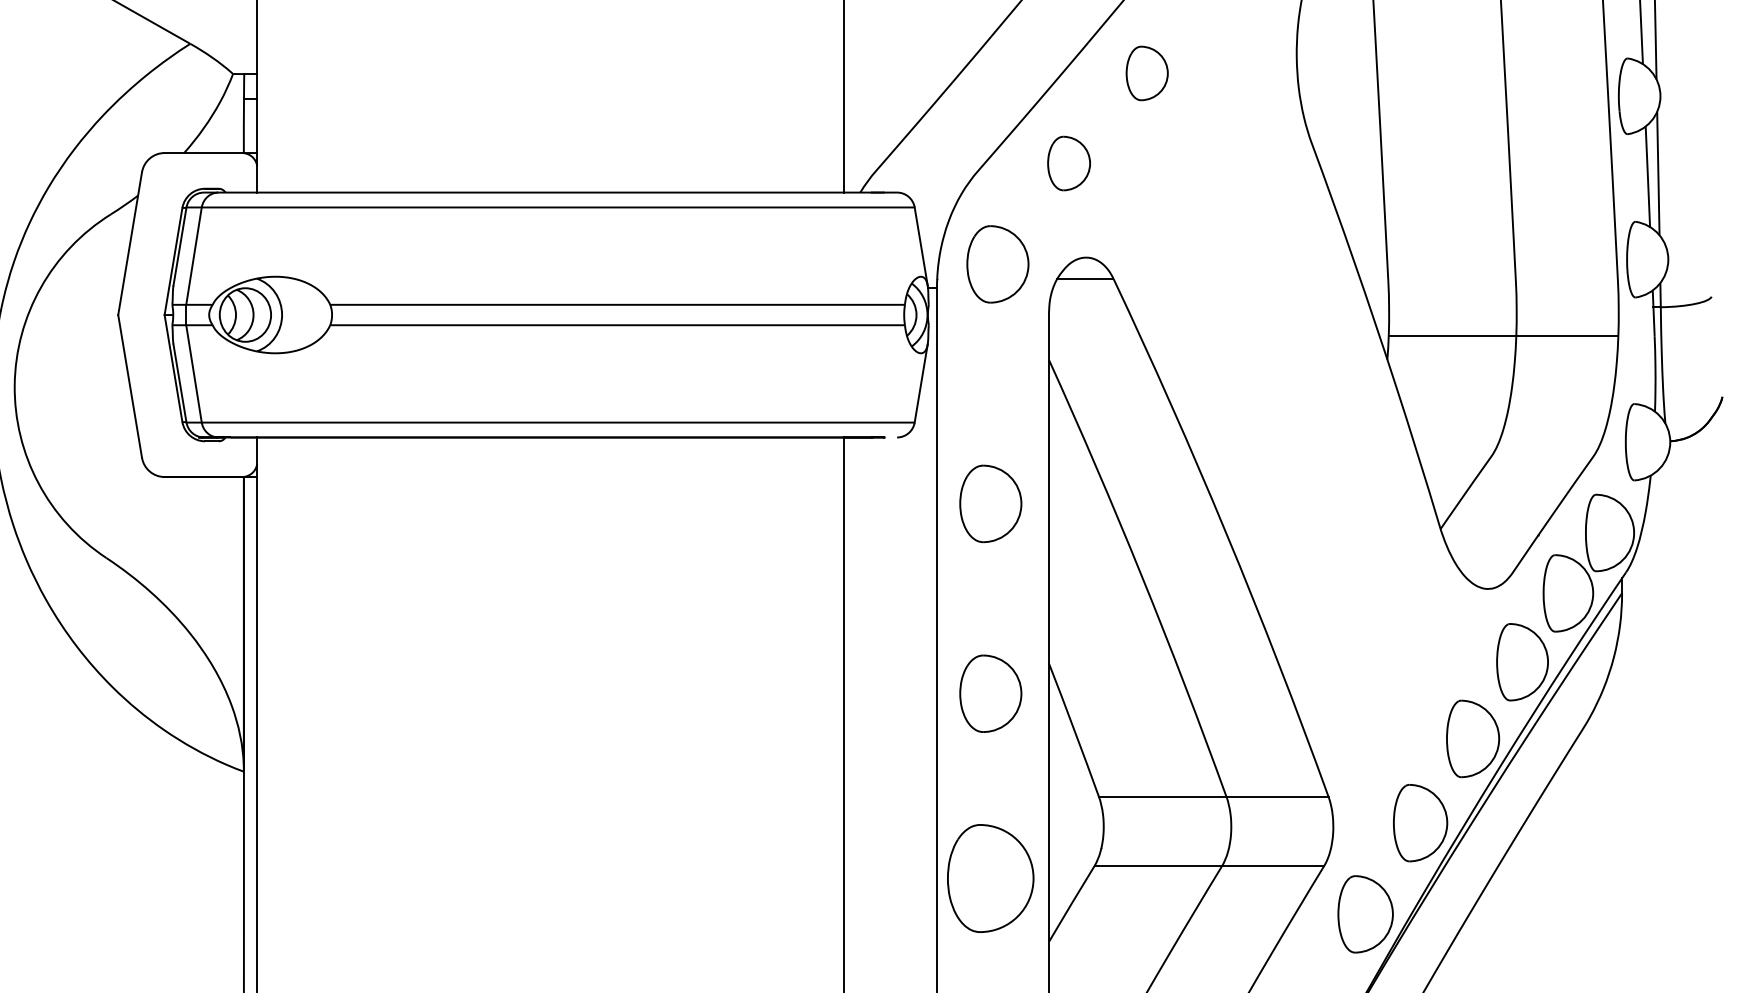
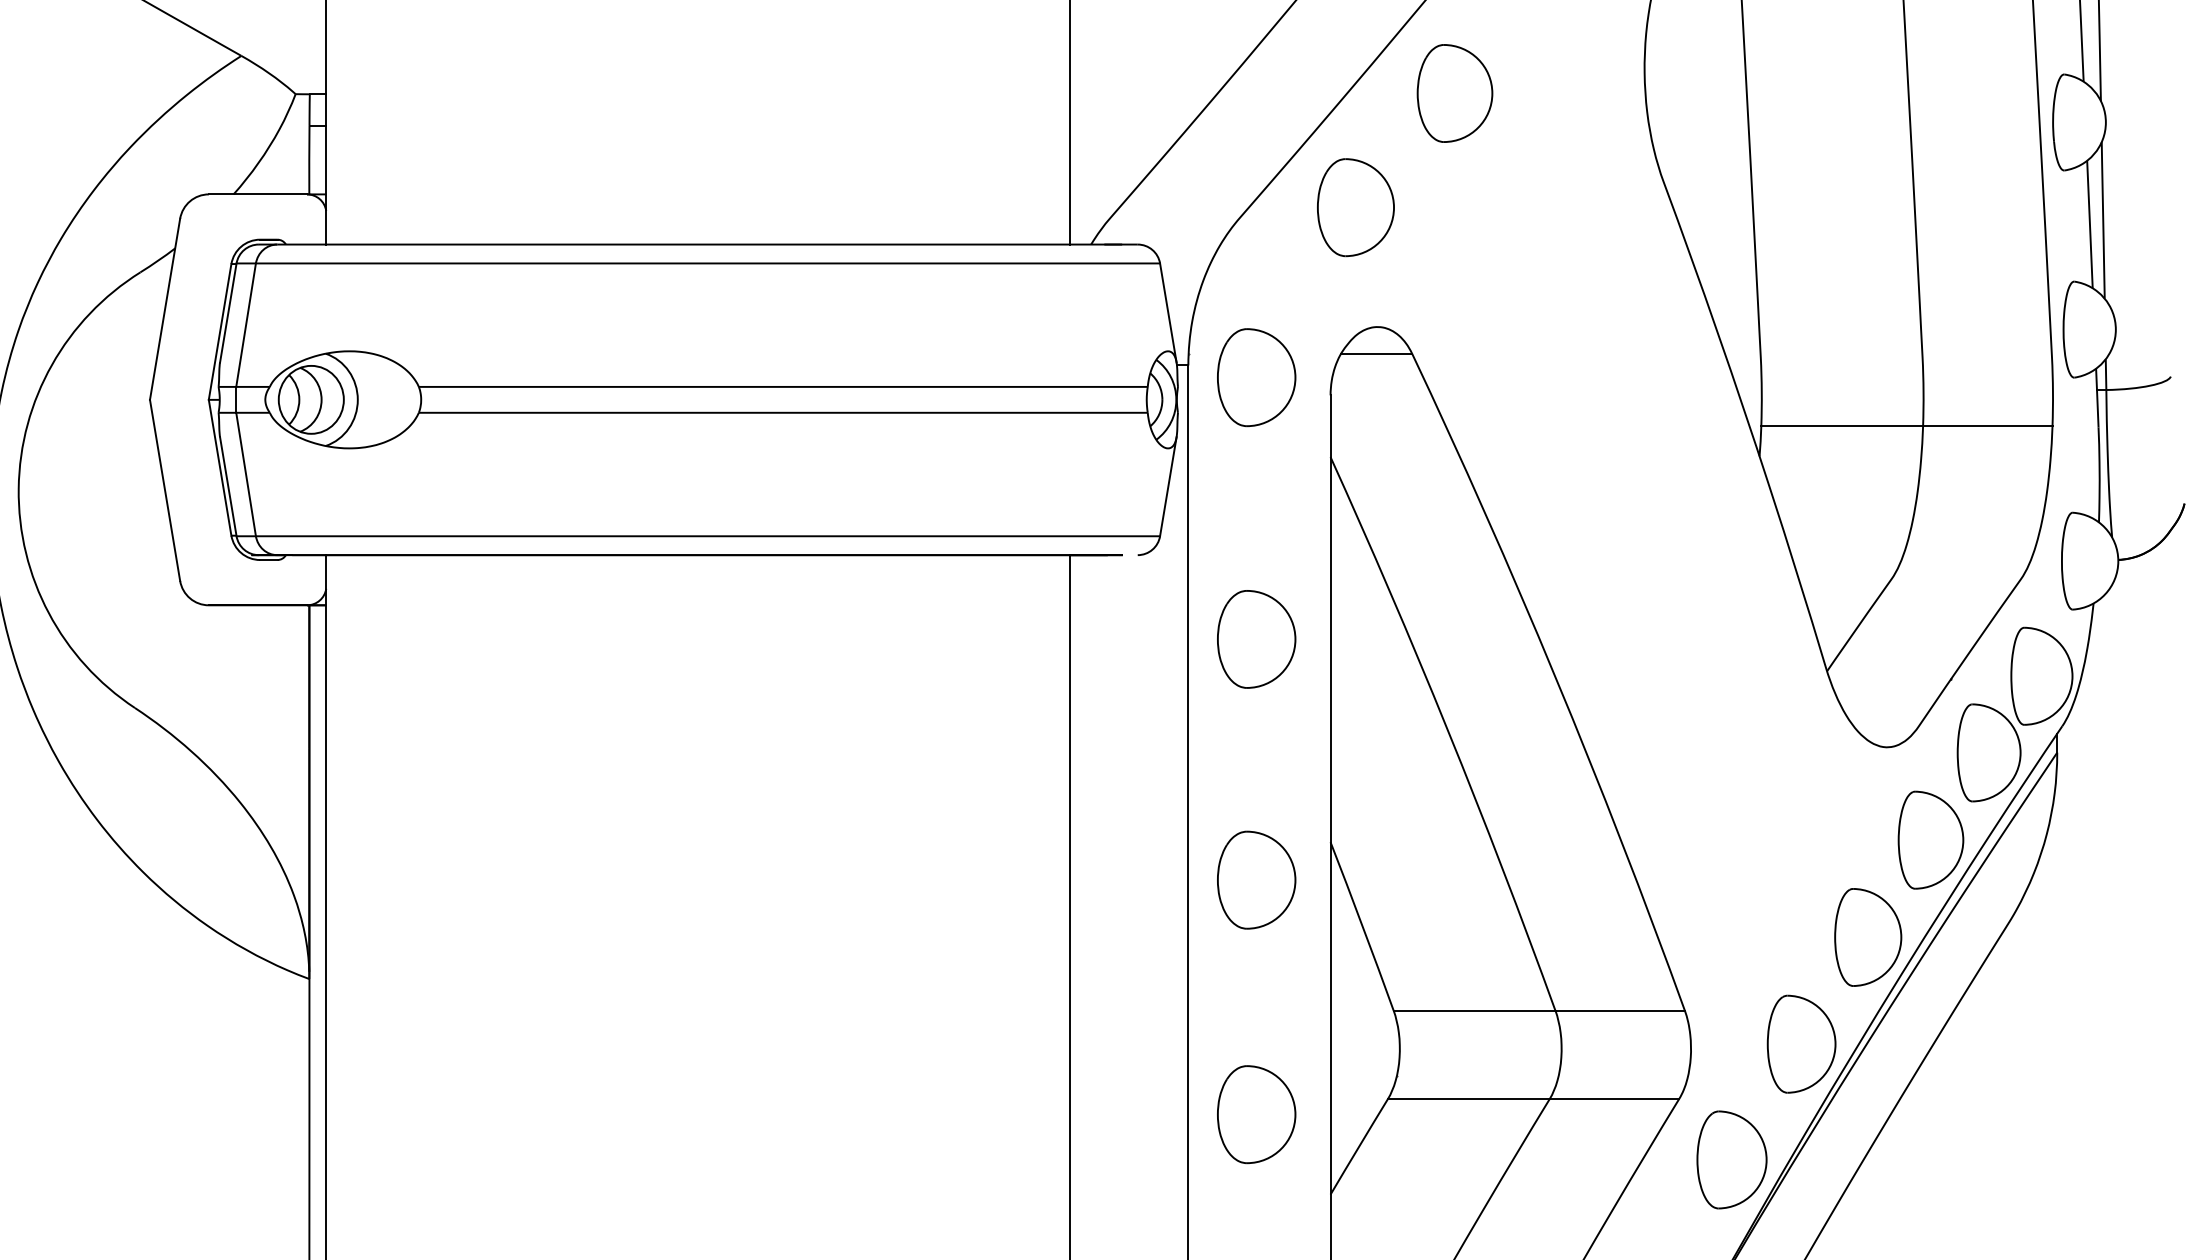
part: (1146, 73) -> (1454, 93), size x1.43
part: (1068, 163) -> (1355, 207), size x1.43
part: (997, 264) -> (1256, 377), moved
part: (990, 878) -> (1256, 1114), size x0.71

